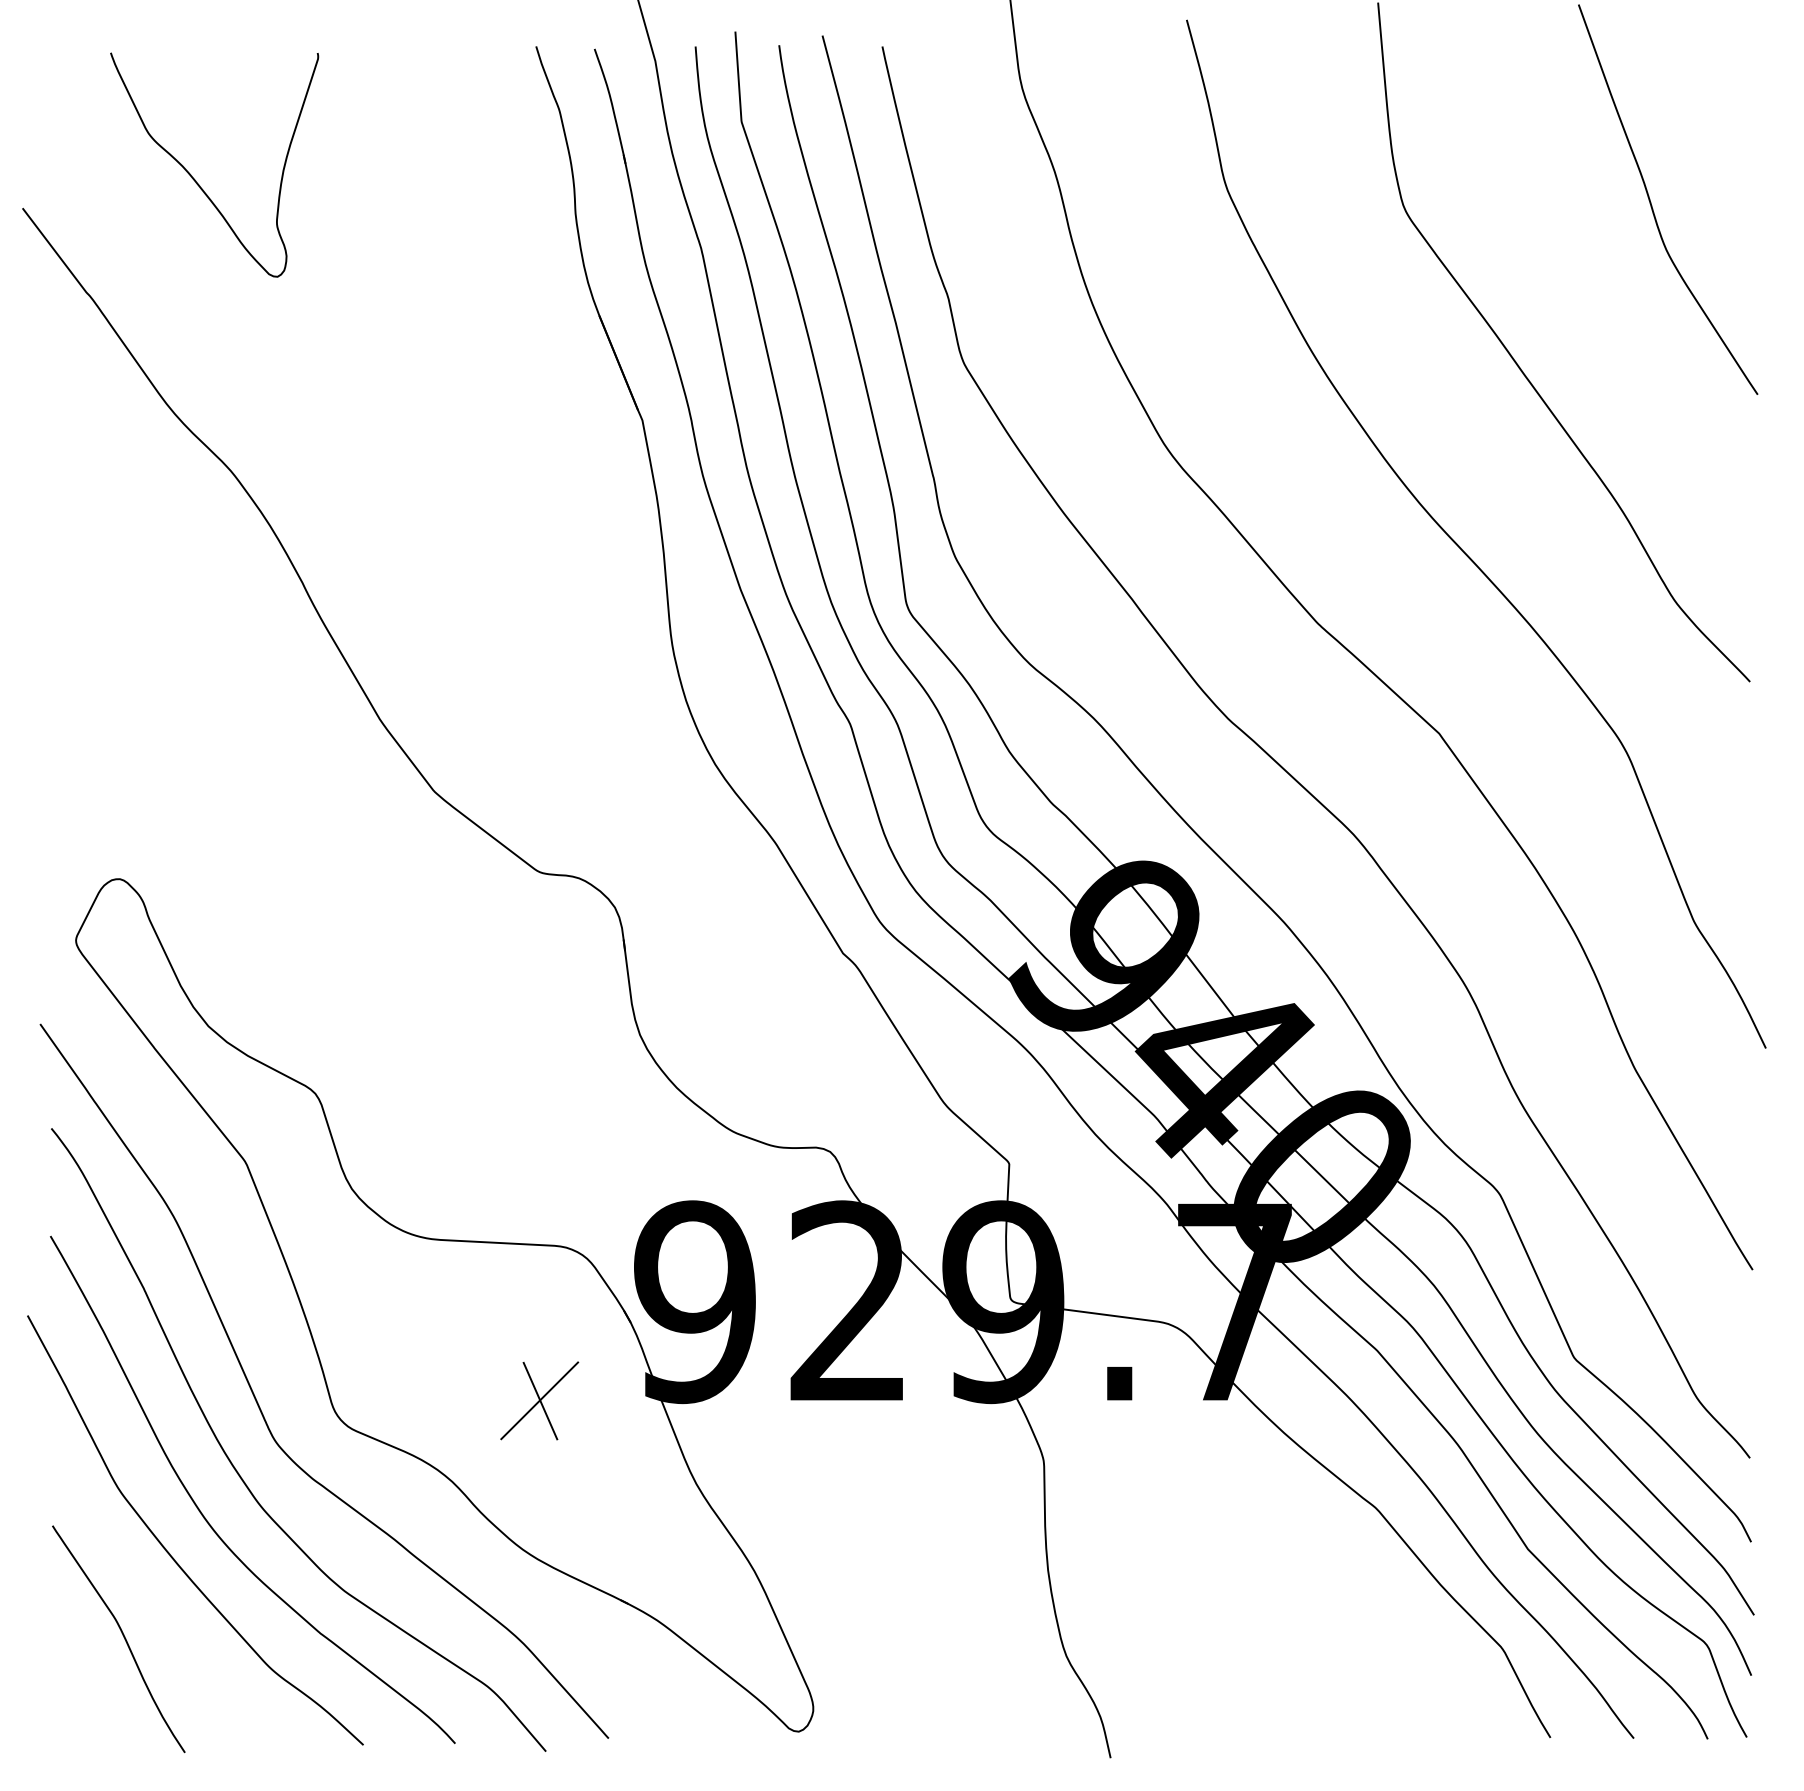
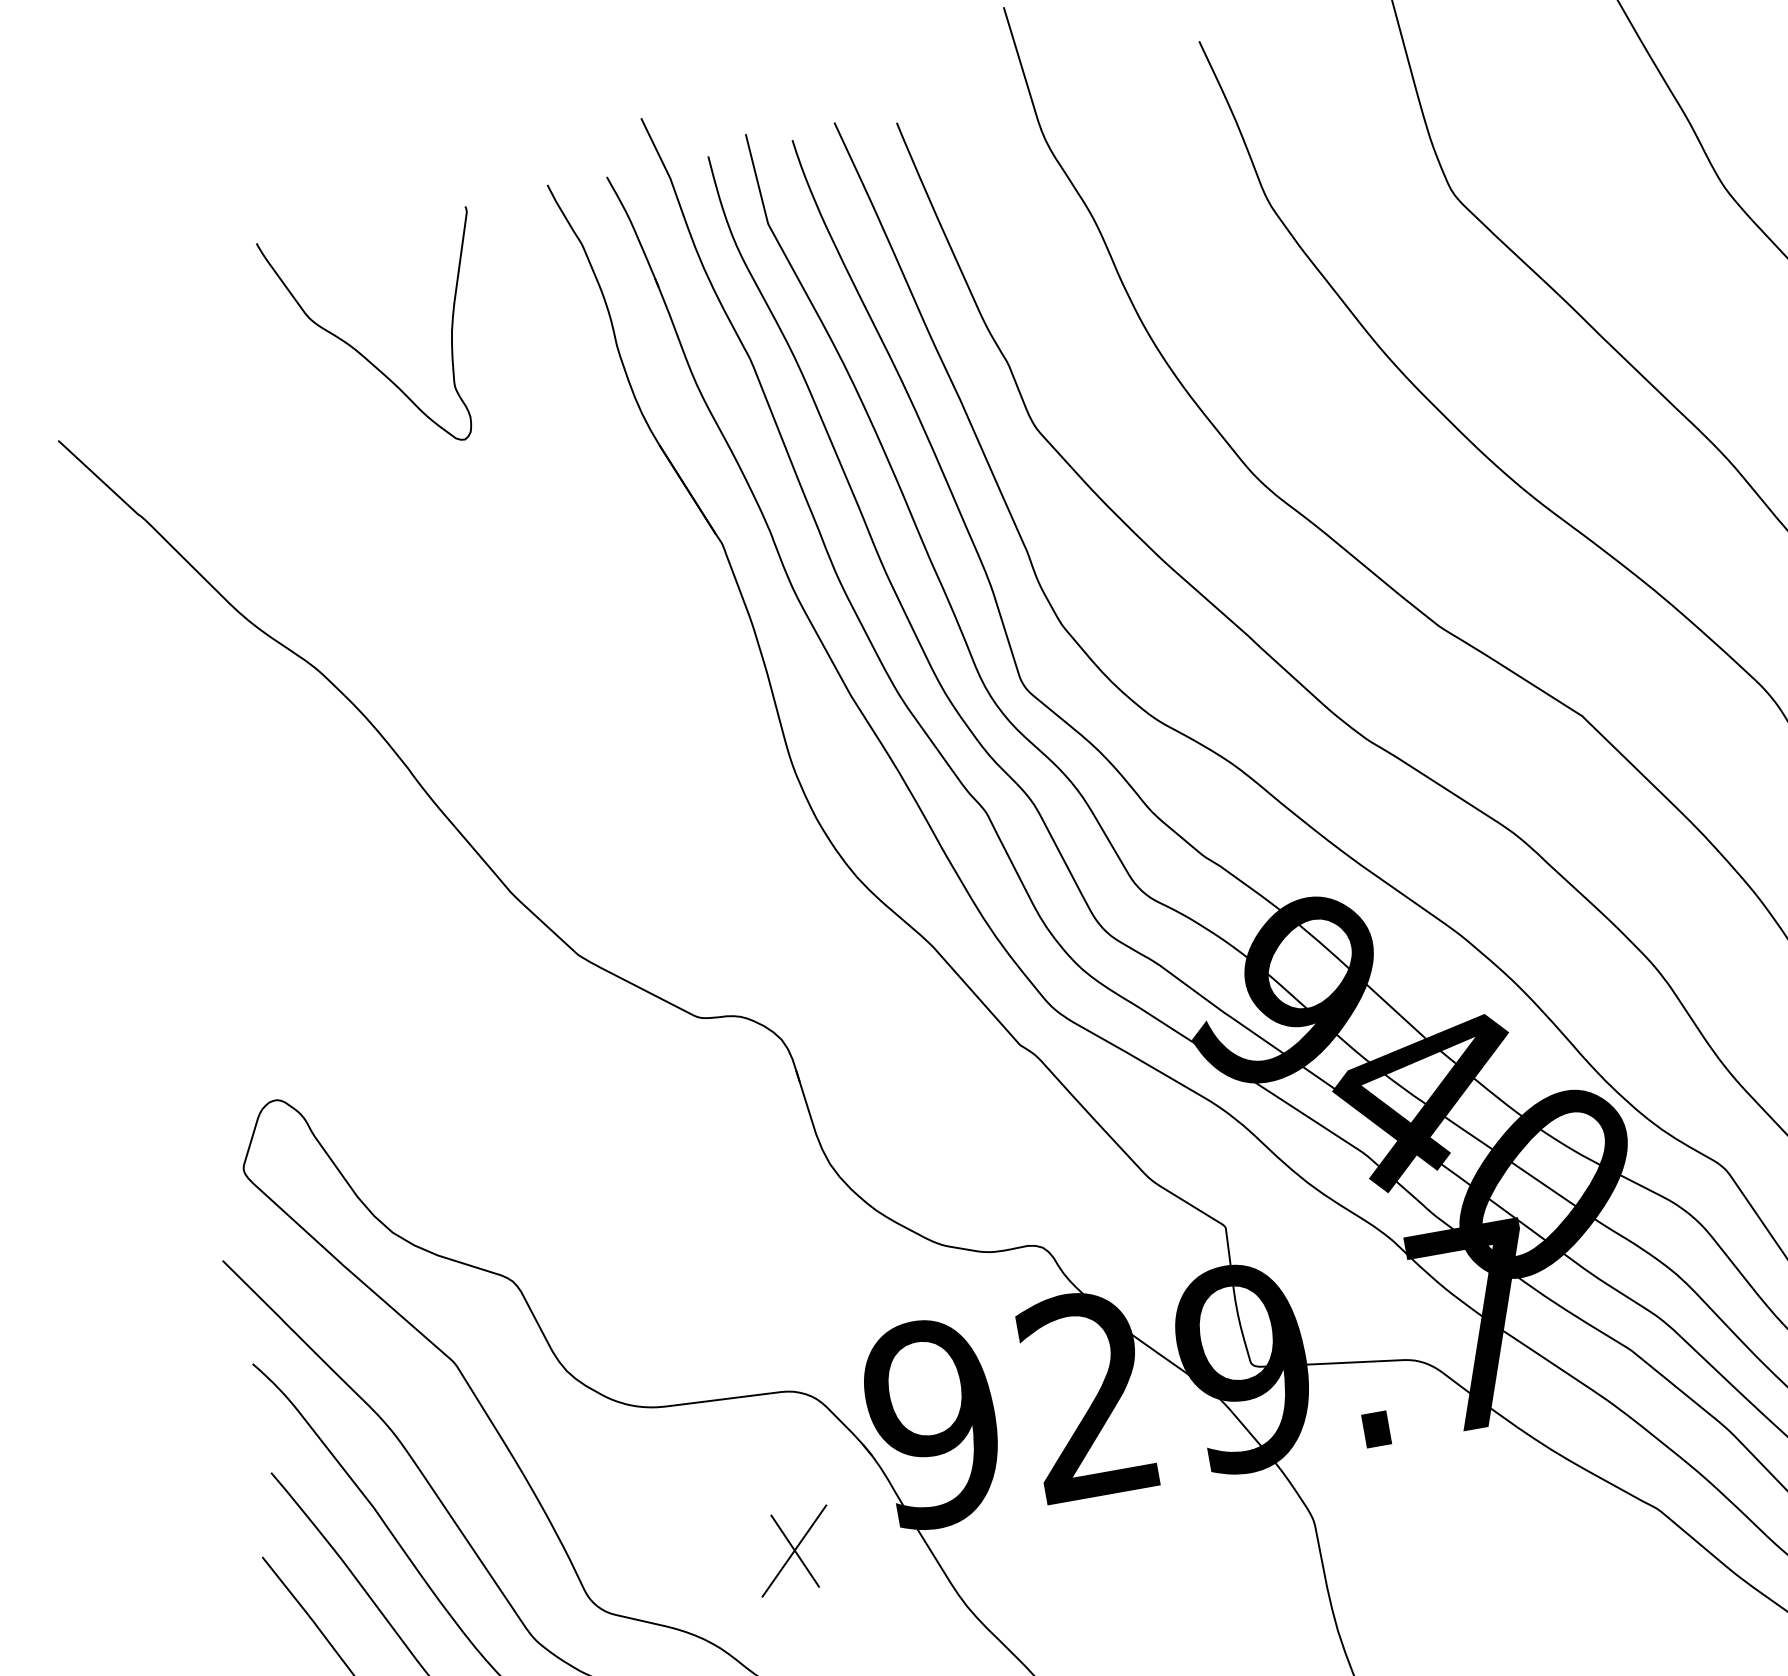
curve: (196, 180) -> (365, 356), moved

